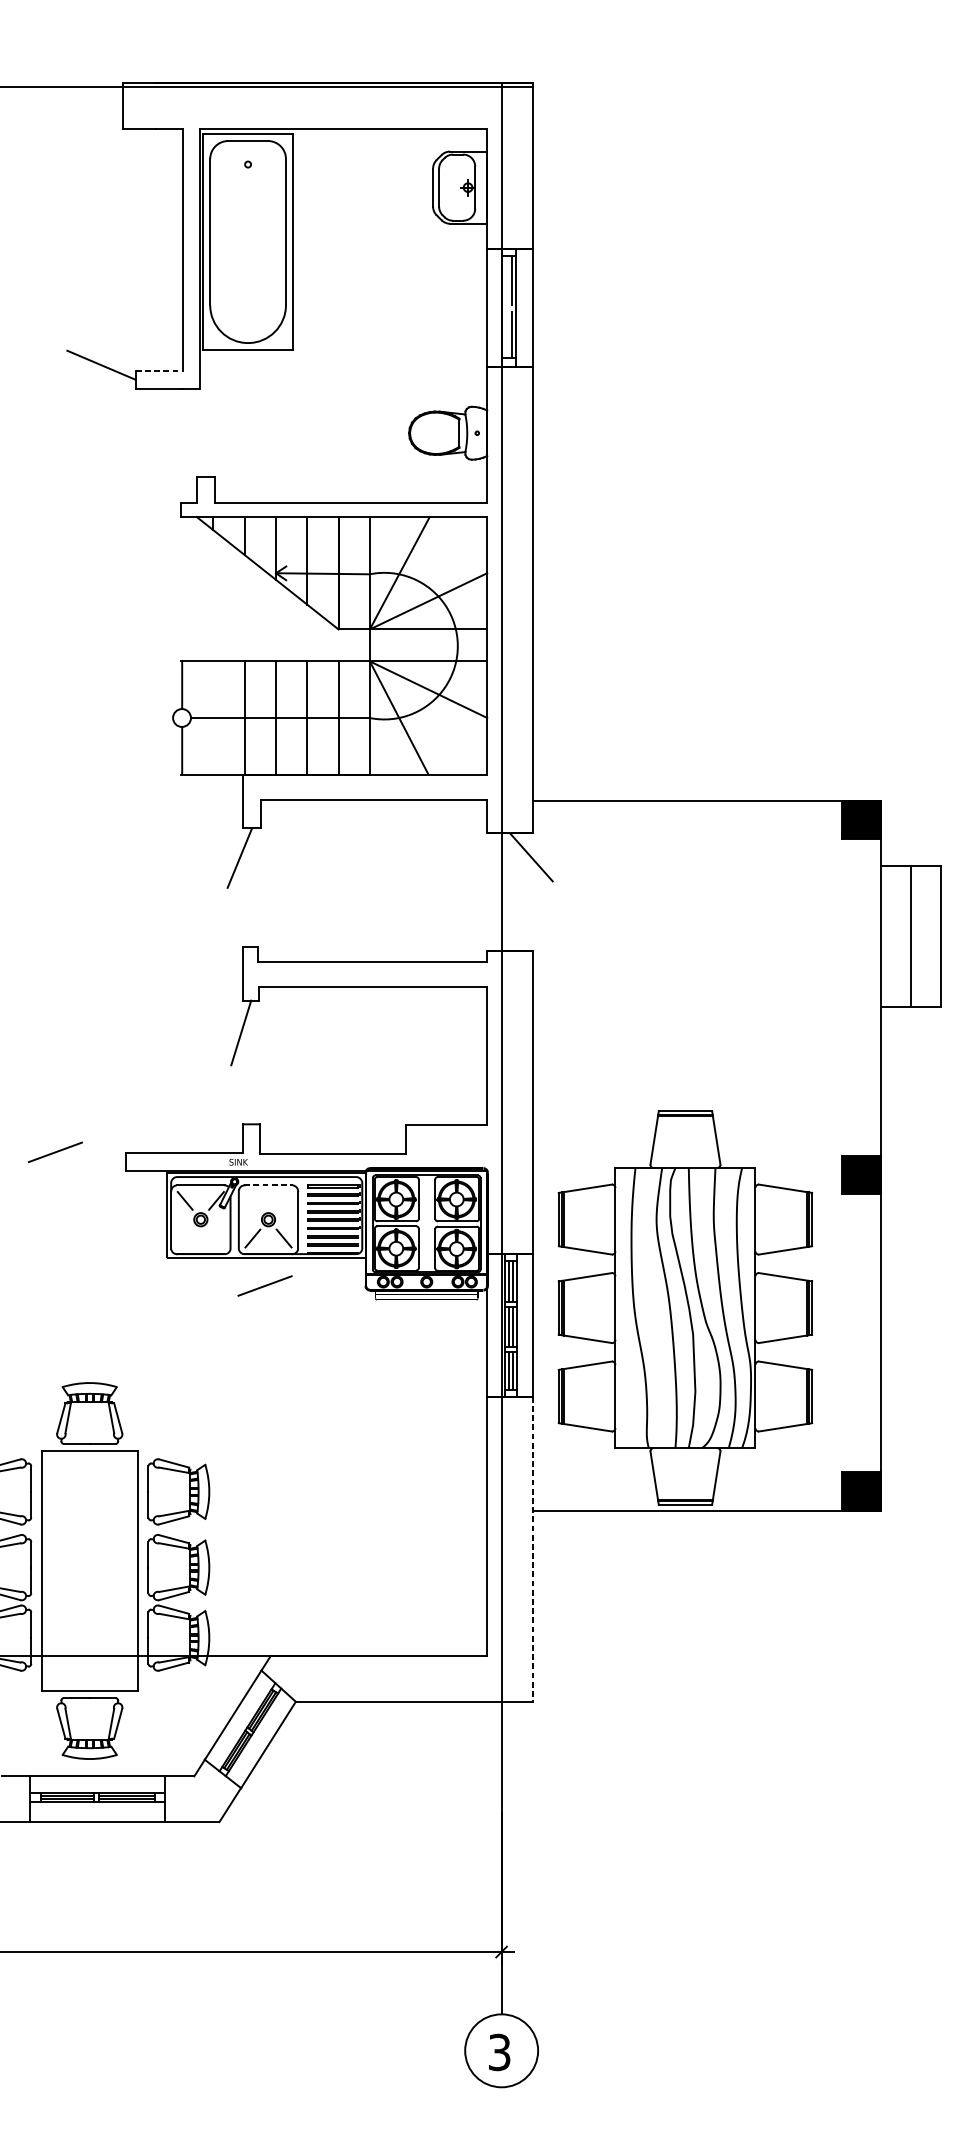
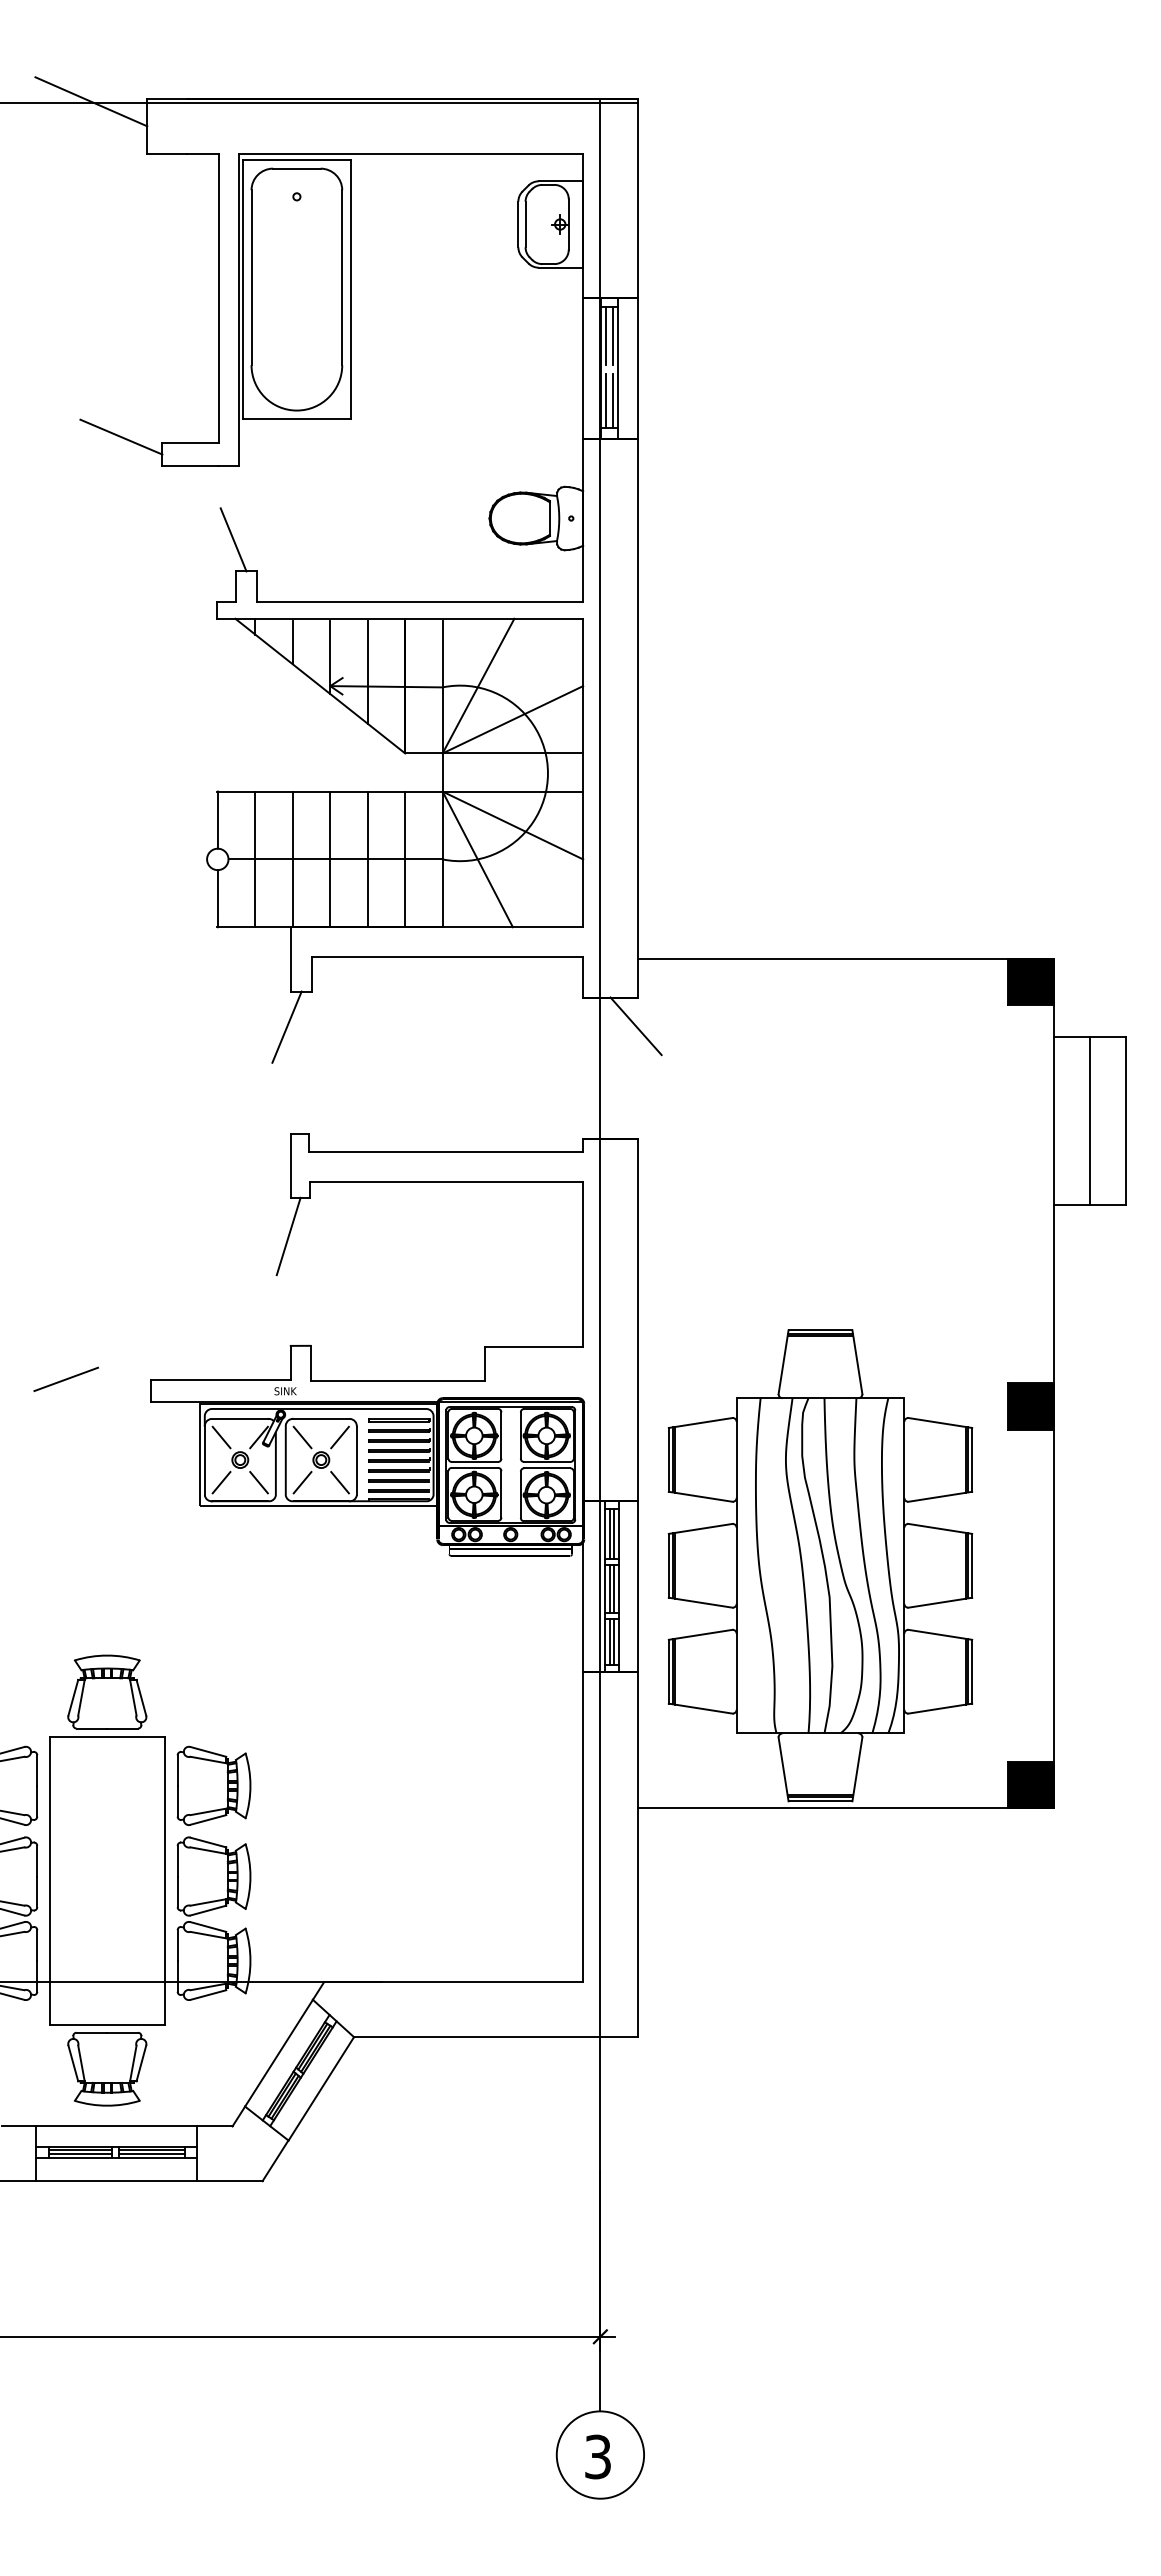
line: (76, 84) -> (91, 101), added
line: (506, 280) -> (606, 335), added
line: (506, 334) -> (606, 400), added
line: (159, 370) -> (190, 443), dashed -> solid
line: (195, 450) -> (233, 539), added
line: (213, 718) -> (255, 859), added
line: (268, 1185) -> (321, 1418), dashed -> solid
line: (252, 1200) -> (302, 1437), added
line: (283, 1200) -> (339, 1437), added
line: (185, 1238) -> (221, 1482), added
line: (216, 1238) -> (258, 1482), added
line: (264, 1285) -> (316, 1538), removed
line: (532, 1549) -> (637, 1854), dashed -> solid

